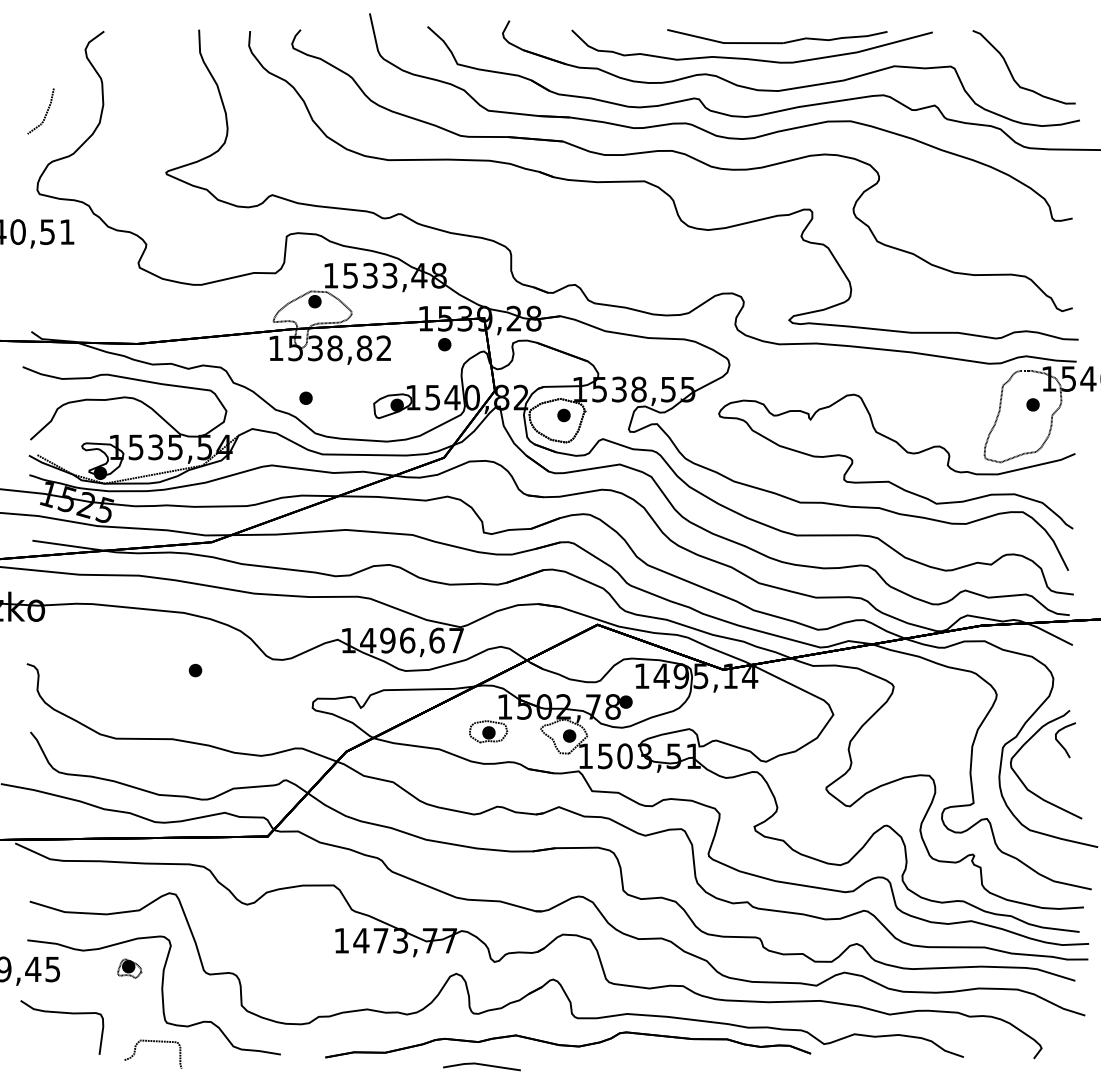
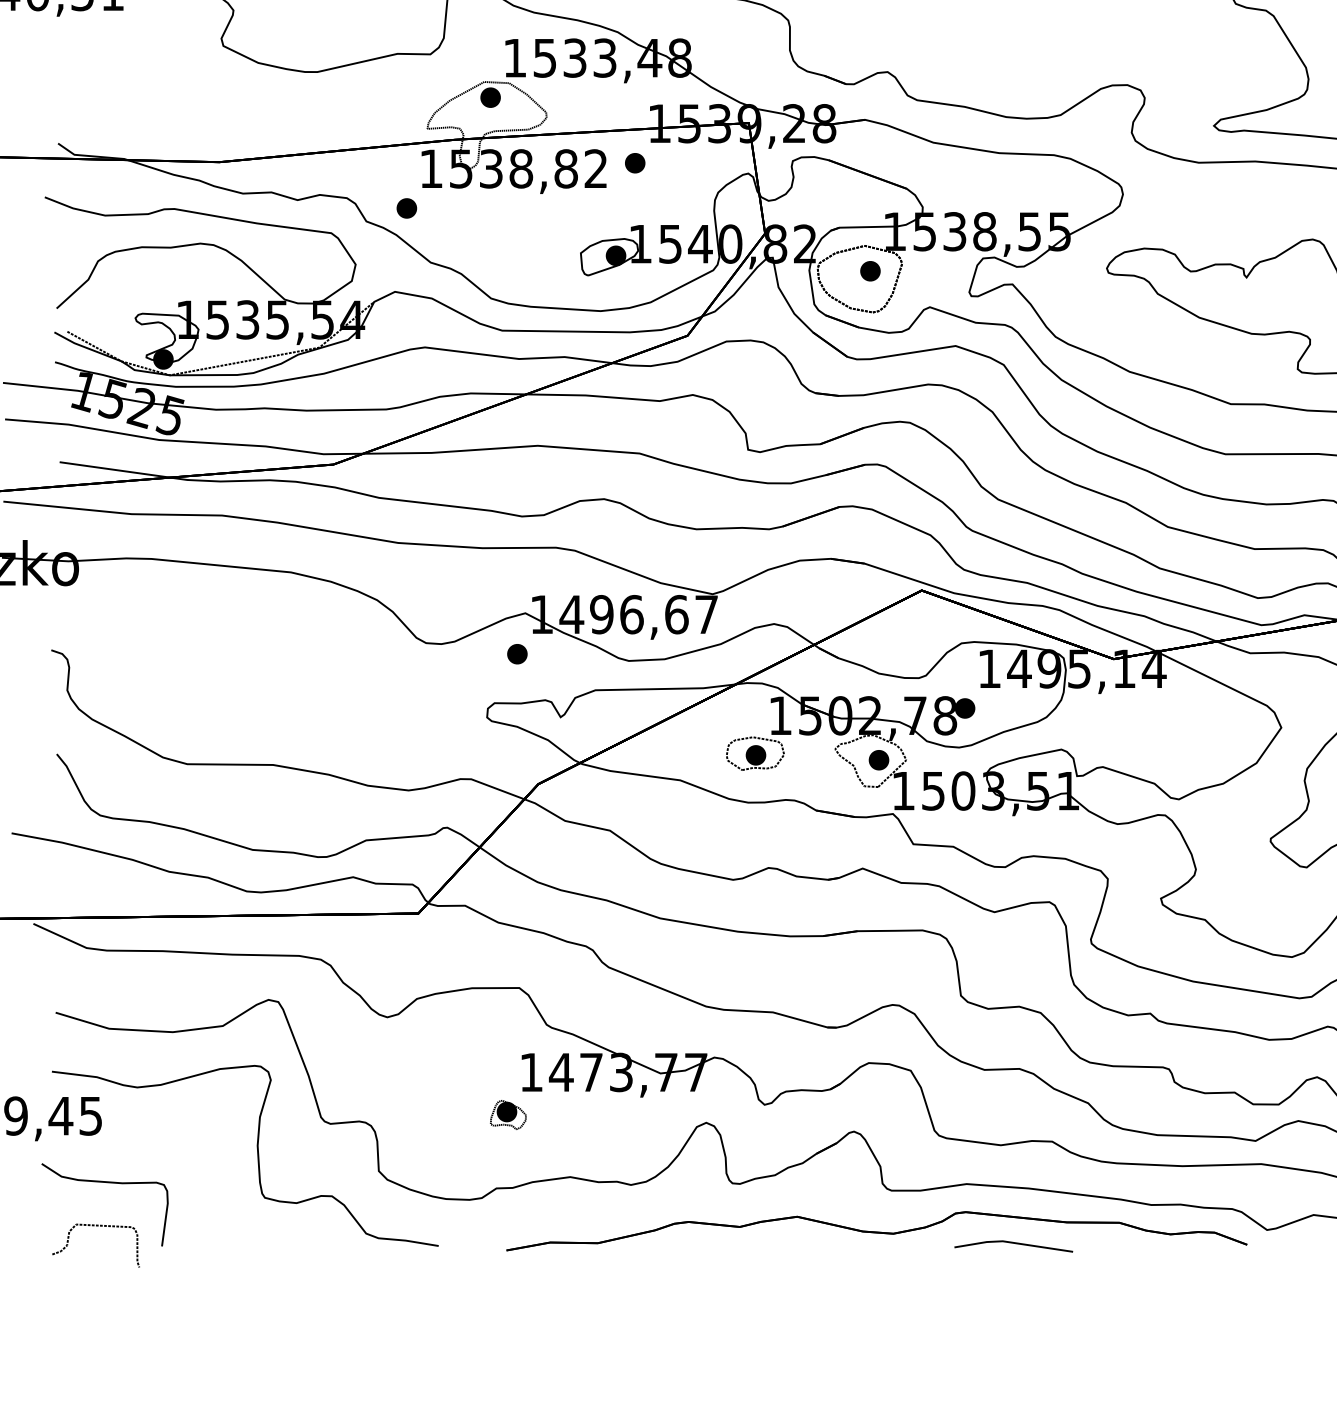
part: (444, 344) -> (634, 162), moved
part: (305, 397) -> (406, 207), moved
part: (195, 670) -> (517, 654), moved
part: (129, 968) -> (508, 1114), moved
curve: (154, 1042) -> (97, 1227), moved
line: (481, 1065) -> (1013, 1244), moved

